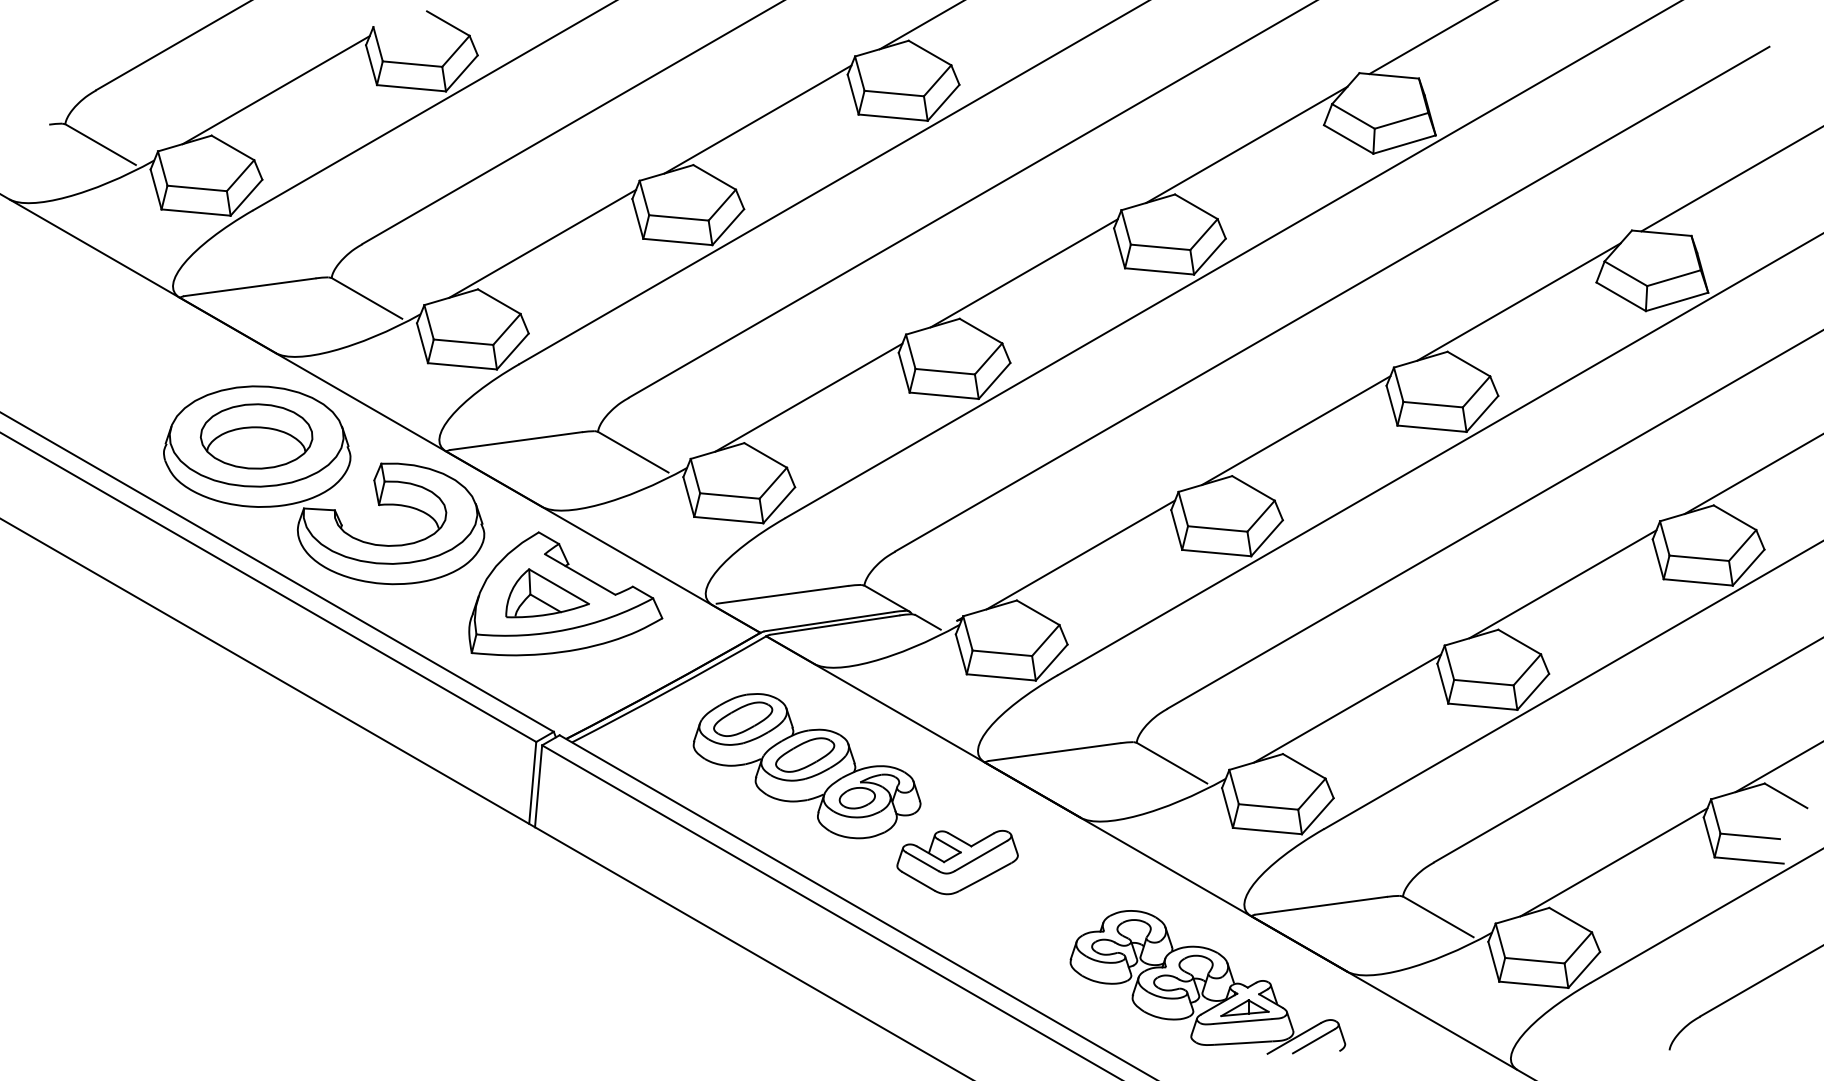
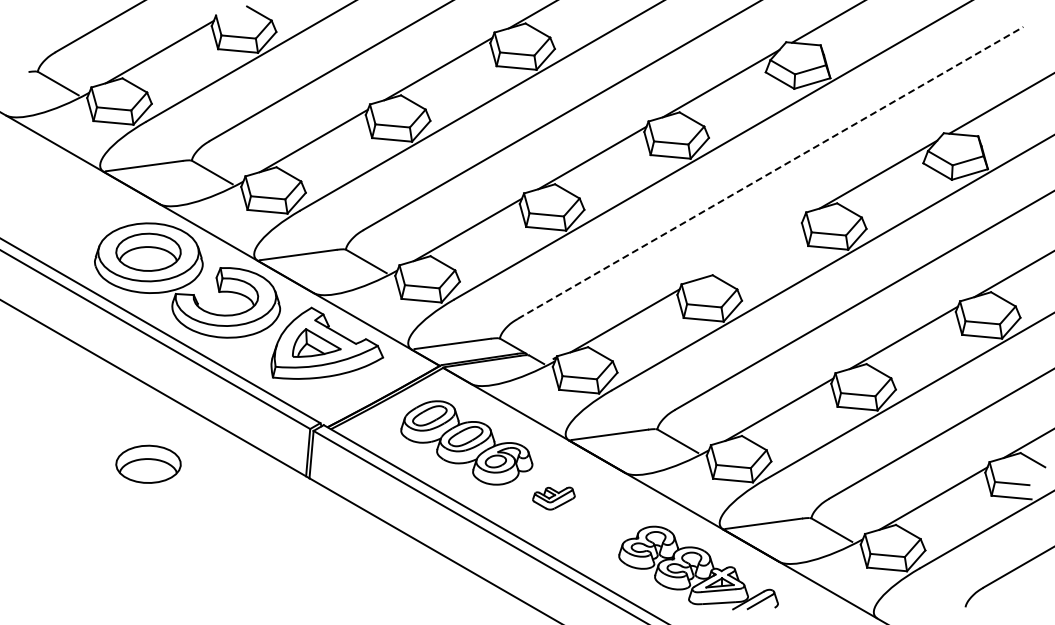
line: (1332, 298) -> (770, 172), solid -> dashed
line: (1295, 429) -> (749, 248), removed
part: (256, 801) -> (148, 463), added
part: (956, 862) -> (553, 498), size x0.6

